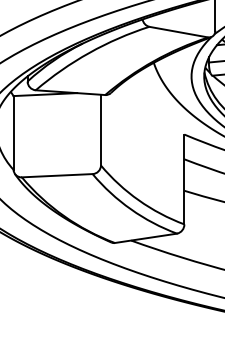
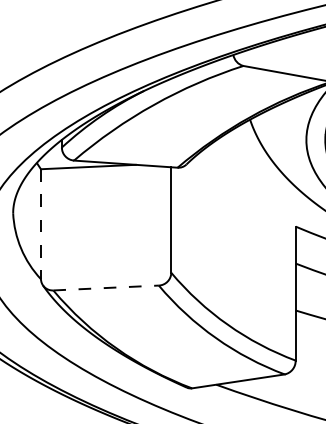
line: (13, 132) -> (40, 223), solid -> dashed
line: (57, 175) -> (106, 287), solid -> dashed

